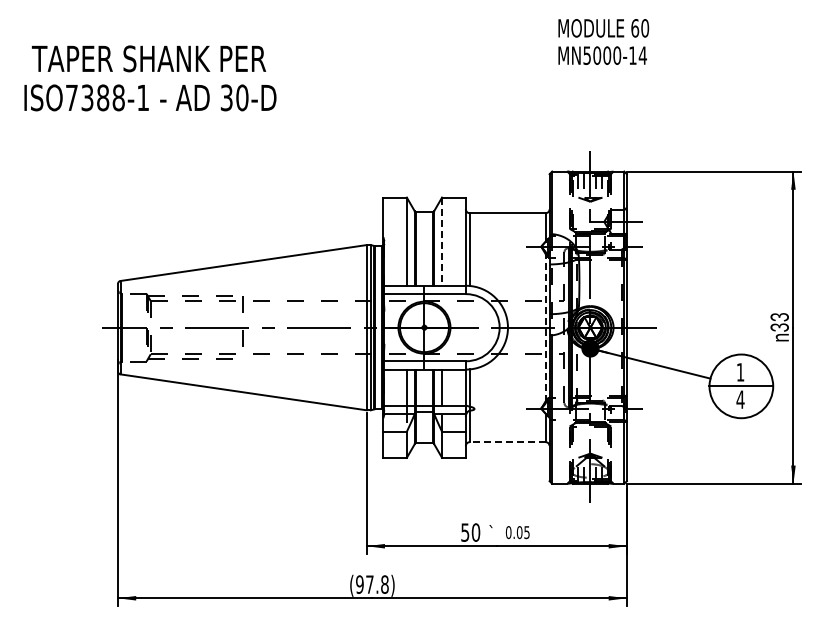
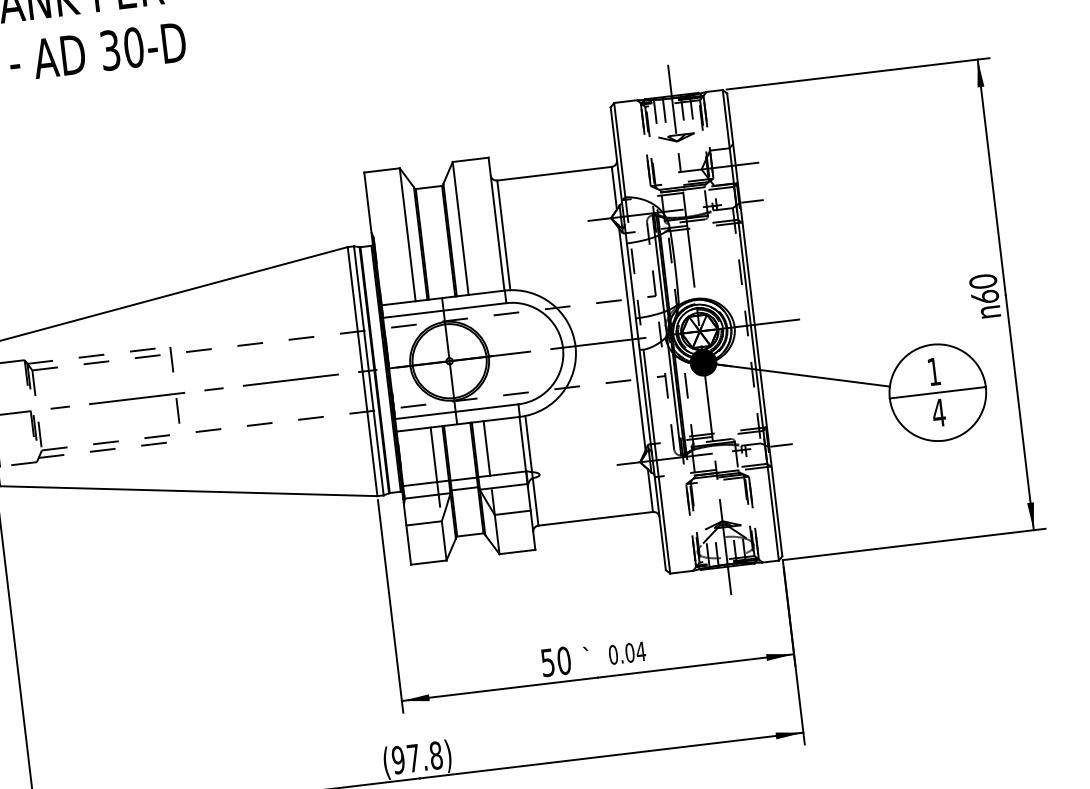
line: (442, 242) -> (461, 229), dashed -> solid
text: (779, 321) -> (983, 288), 33 -> 60
line: (545, 327) -> (632, 339), dashed -> solid
line: (507, 442) -> (595, 519), dashed -> solid
text: (526, 532) -> (640, 651), 0.05 -> 0.04

